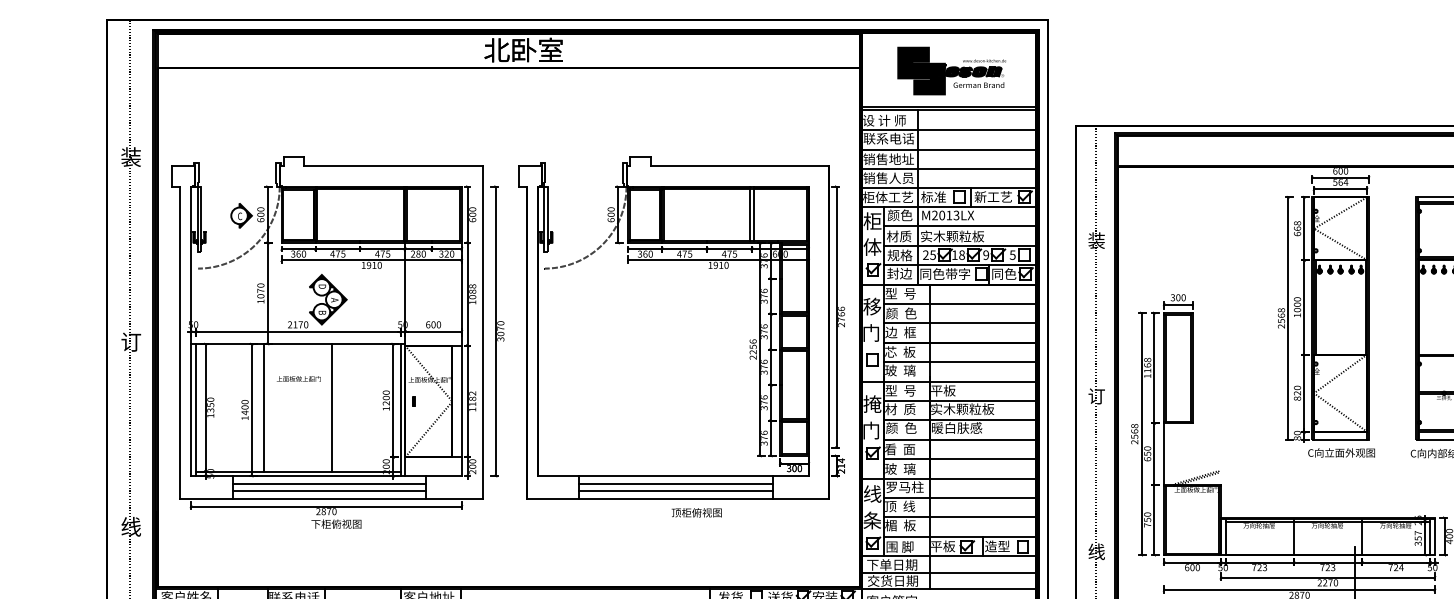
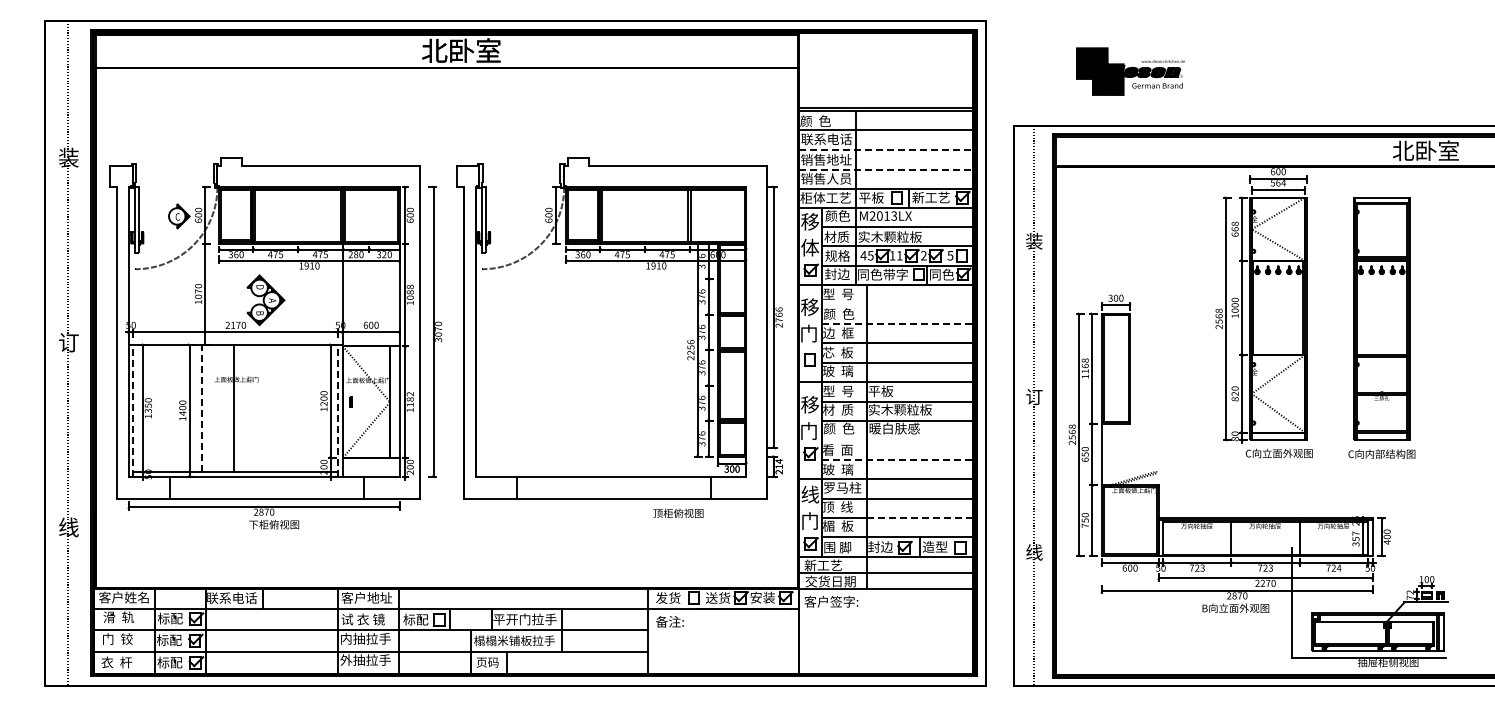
part: (951, 70) -> (1130, 71), moved
text: (883, 120) -> (821, 121), 设 计 师 -> 颜  色
line: (948, 149) -> (886, 150), solid -> dashed
line: (948, 168) -> (886, 169), solid -> dashed
text: (933, 196) -> (871, 197), 标准 -> 平板
text: (872, 220) -> (810, 221), 柜 -> 移
text: (925, 254) -> (863, 255), 25 -> 45
text: (961, 254) -> (899, 255), 18 -> 11
text: (985, 254) -> (923, 255), 9 -> 2
line: (959, 303) -> (897, 304), removed
line: (959, 322) -> (897, 323), solid -> dashed
text: (871, 403) -> (809, 404), 掩 -> 移
line: (263, 407) -> (201, 408), solid -> dashed
line: (332, 407) -> (234, 408), moved
line: (195, 409) -> (133, 410), solid -> dashed
line: (400, 409) -> (338, 410), solid -> dashed
line: (959, 439) -> (897, 440), removed
line: (959, 458) -> (897, 459), solid -> dashed
line: (328, 483) -> (266, 484), removed
line: (675, 483) -> (613, 484), removed
line: (328, 490) -> (266, 491), removed
line: (675, 490) -> (613, 491), removed
text: (696, 511) -> (678, 512), moved
line: (982, 517) -> (920, 518), solid -> dashed
text: (871, 519) -> (809, 520), 条 -> 门
text: (942, 545) -> (880, 546), 平板 -> 封边
text: (891, 564) -> (829, 565), 下单日期 -> 新工艺

